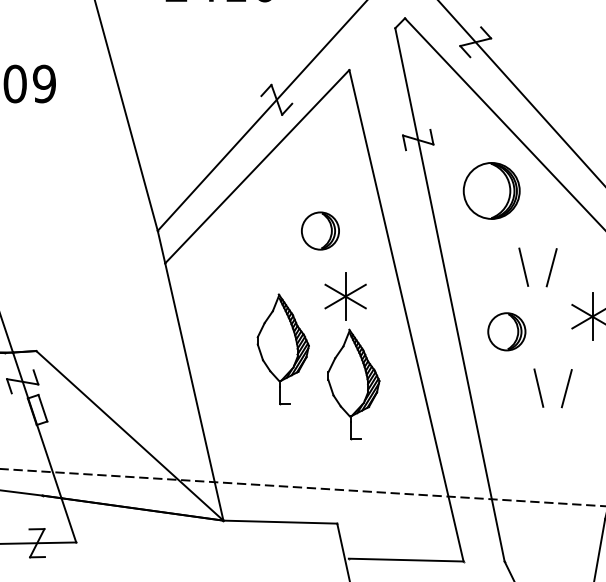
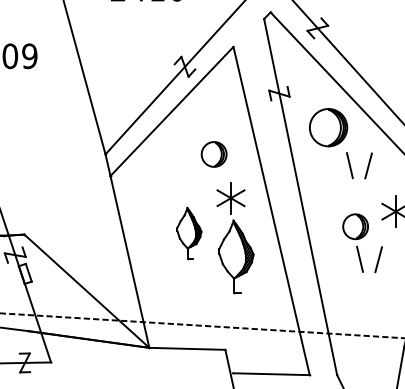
part: (550, 267) -> (367, 165), moved
part: (506, 331) -> (355, 226), moved
part: (283, 349) -> (189, 233), size x0.7

